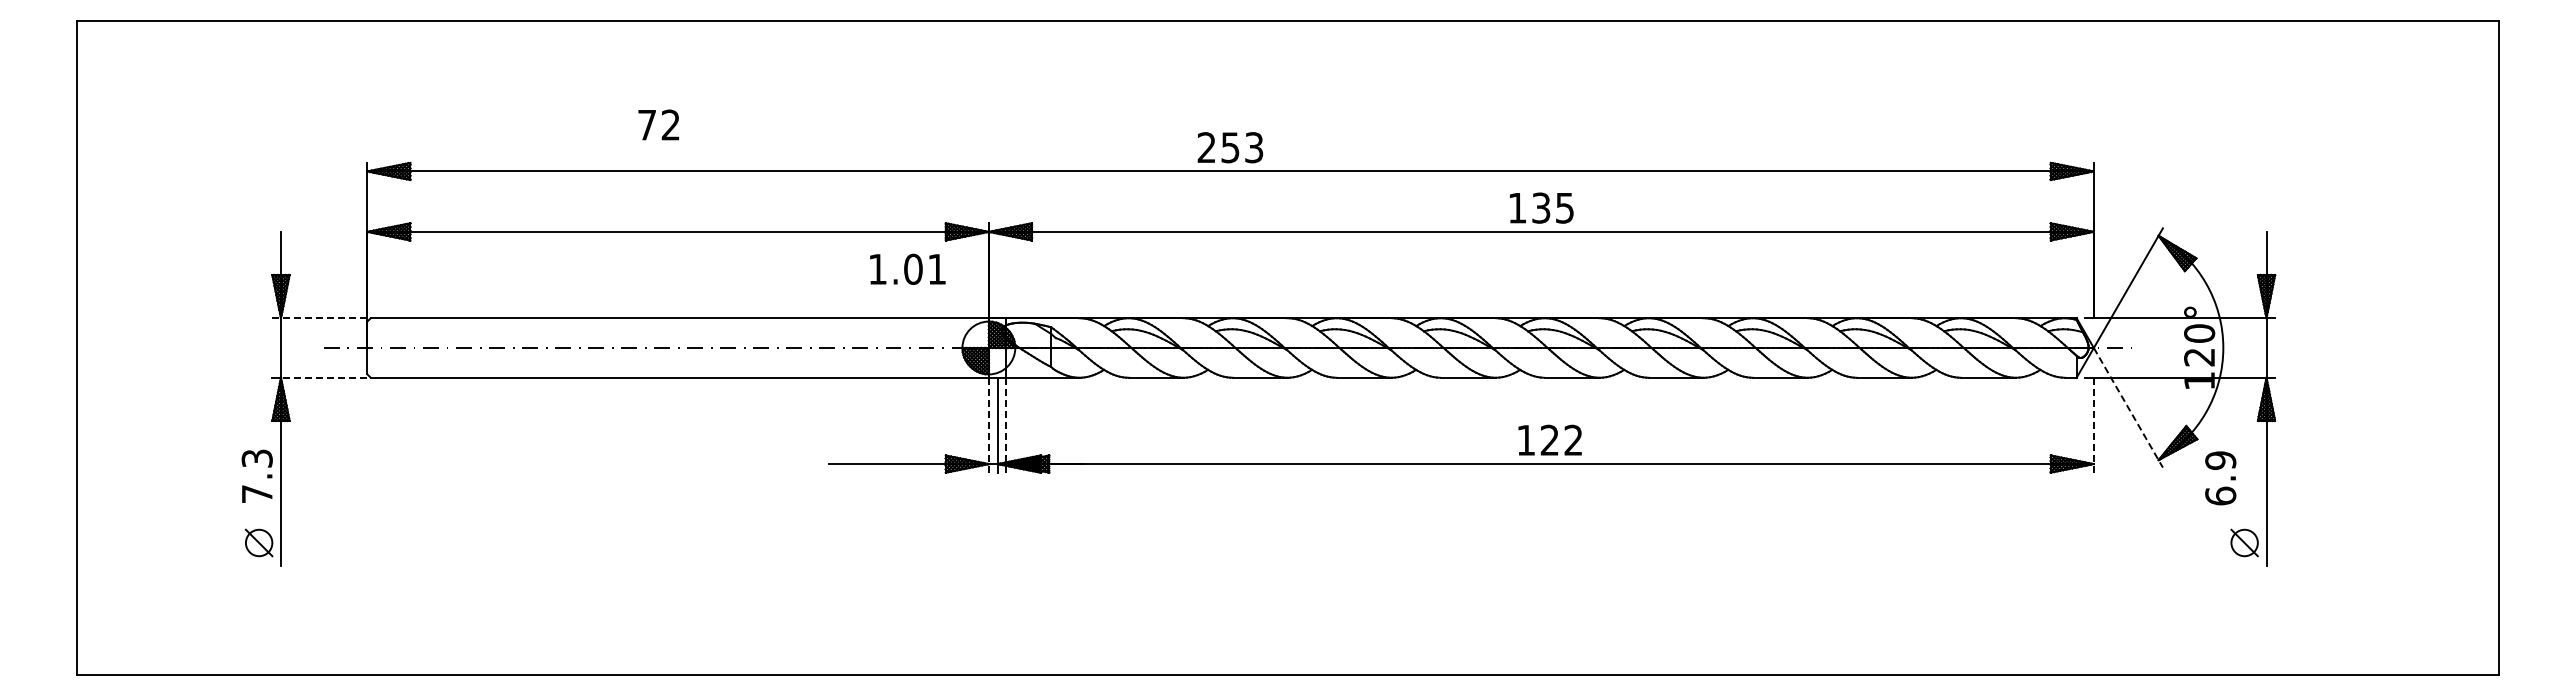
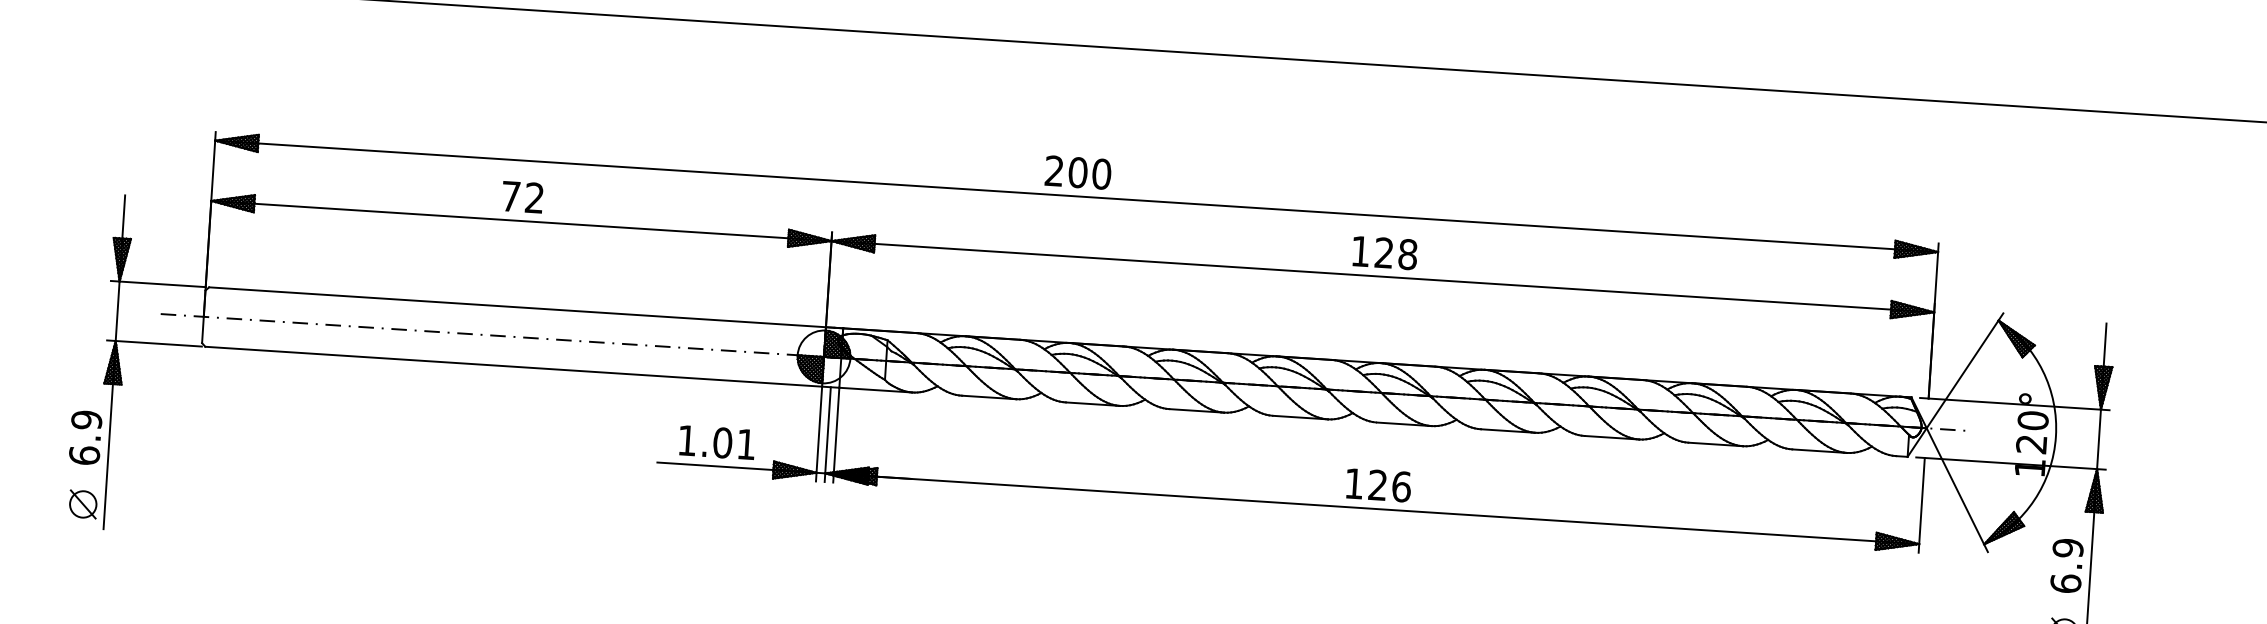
text: (658, 124) -> (522, 196), moved
text: (1242, 147) -> (1090, 173), 253 -> 200
text: (1553, 207) -> (1396, 253), 135 -> 128
text: (907, 268) -> (716, 441), moved
line: (320, 318) -> (158, 284), dashed -> solid
line: (323, 377) -> (158, 343), dashed -> solid
line: (2128, 408) -> (1957, 490), dashed -> solid
line: (2093, 424) -> (1921, 504), dashed -> solid
line: (988, 425) -> (818, 434), dashed -> solid
line: (1006, 425) -> (836, 435), dashed -> solid
text: (1573, 439) -> (1401, 485), 122 -> 126
text: (256, 476) -> (84, 437), 7.3 -> 6.9
text: (2220, 478) -> (2066, 566), moved

